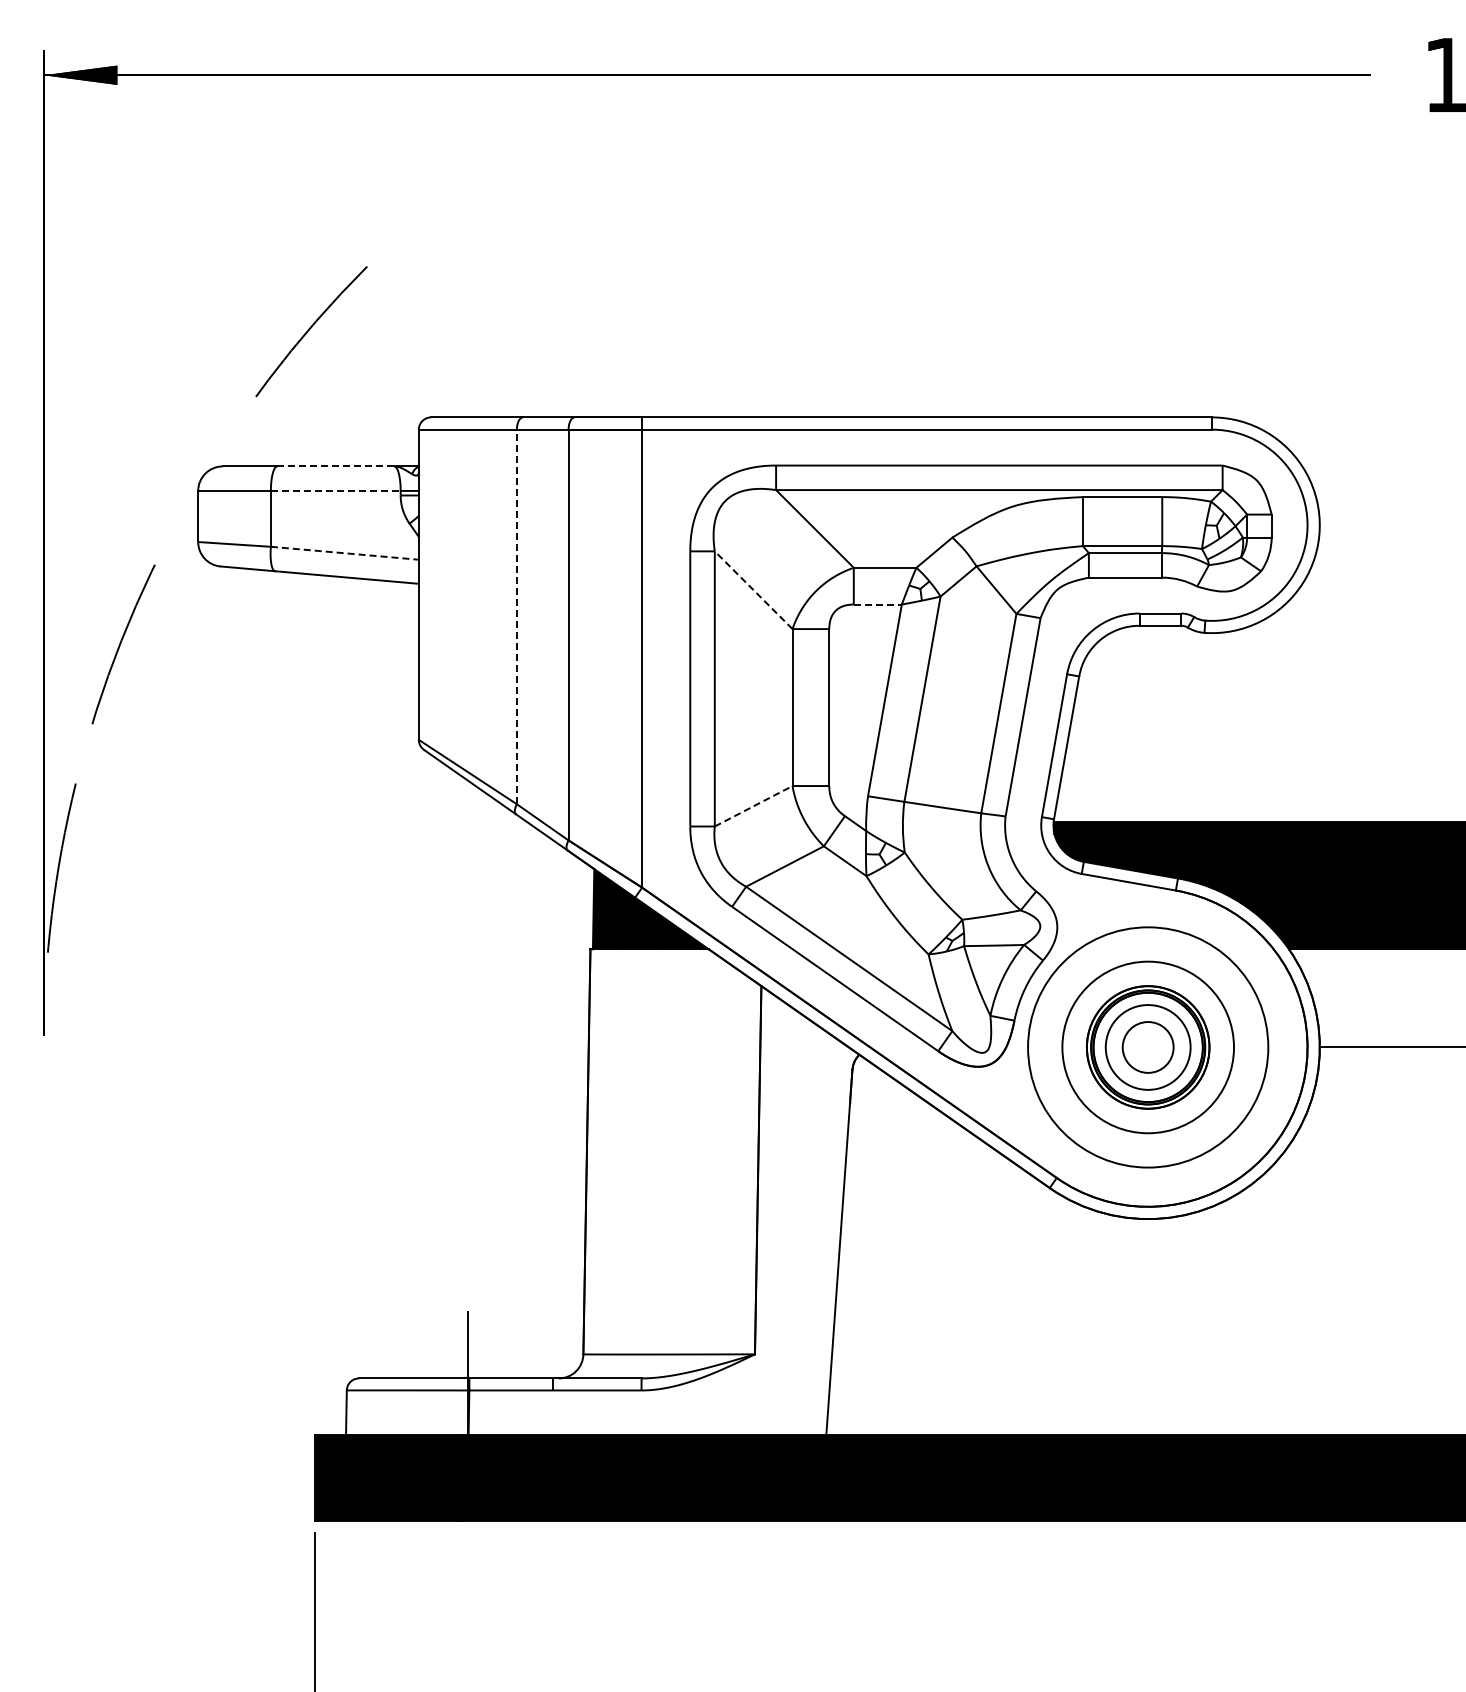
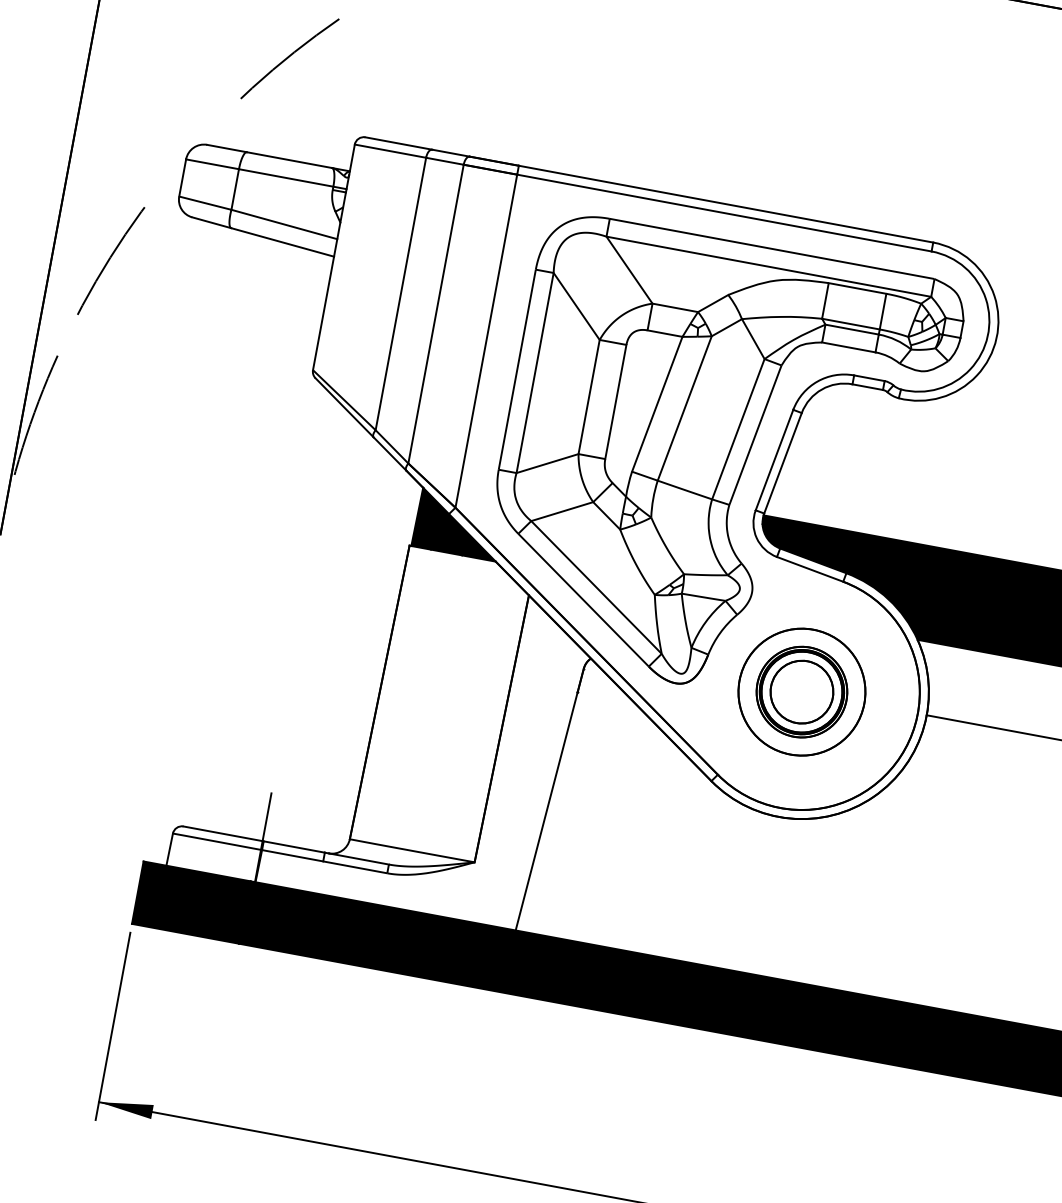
line: (335, 466) -> (289, 160), dashed -> solid
line: (335, 490) -> (286, 177), dashed -> solid
line: (345, 553) -> (284, 224), dashed -> solid
line: (753, 590) -> (576, 306), dashed -> solid
line: (878, 604) -> (665, 333), dashed -> solid
line: (516, 616) -> (400, 293), dashed -> solid
line: (753, 806) -> (547, 463), dashed -> solid
circle: (1147, 1047) -> (801, 692), size x0.71
circle: (1147, 1047) -> (801, 692), size x1.67

